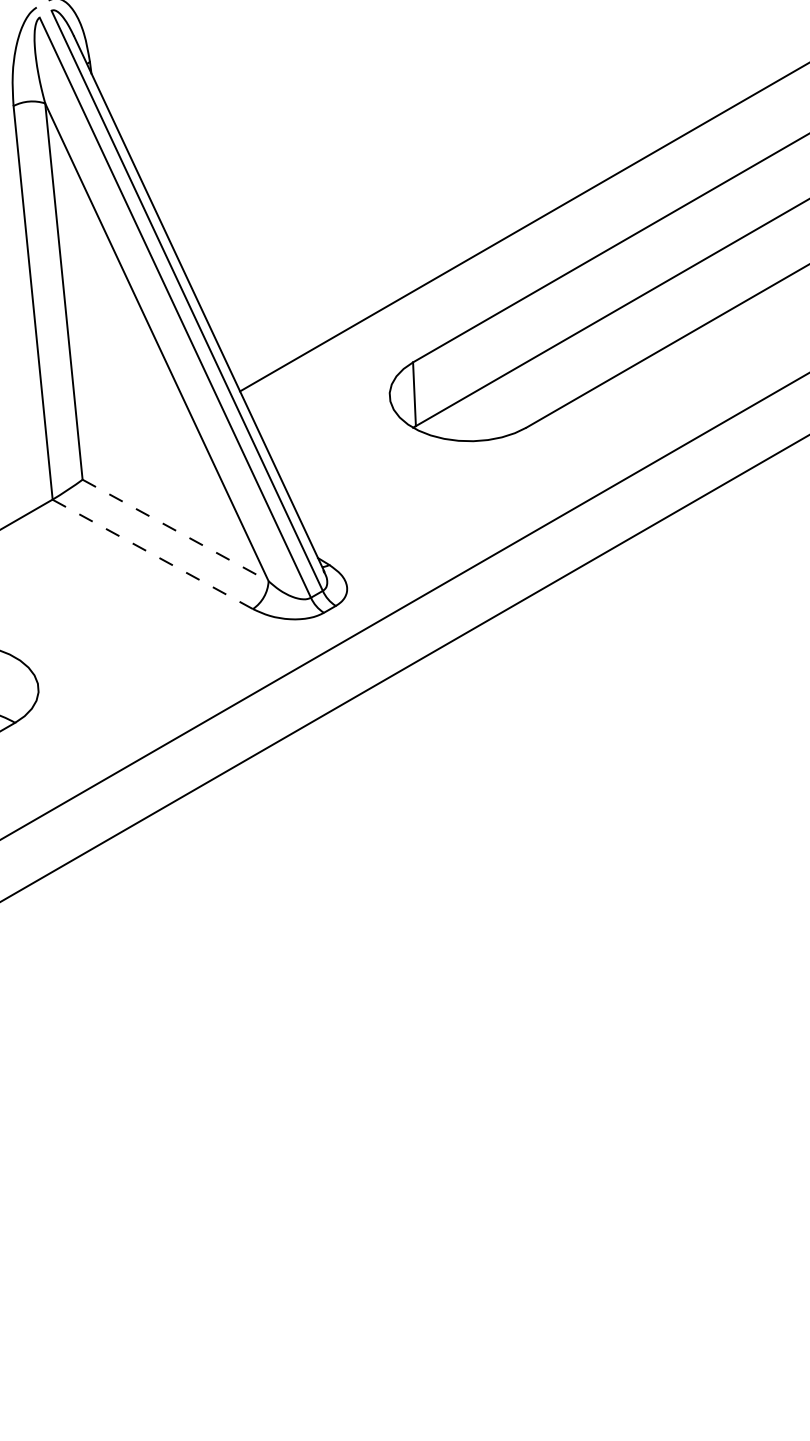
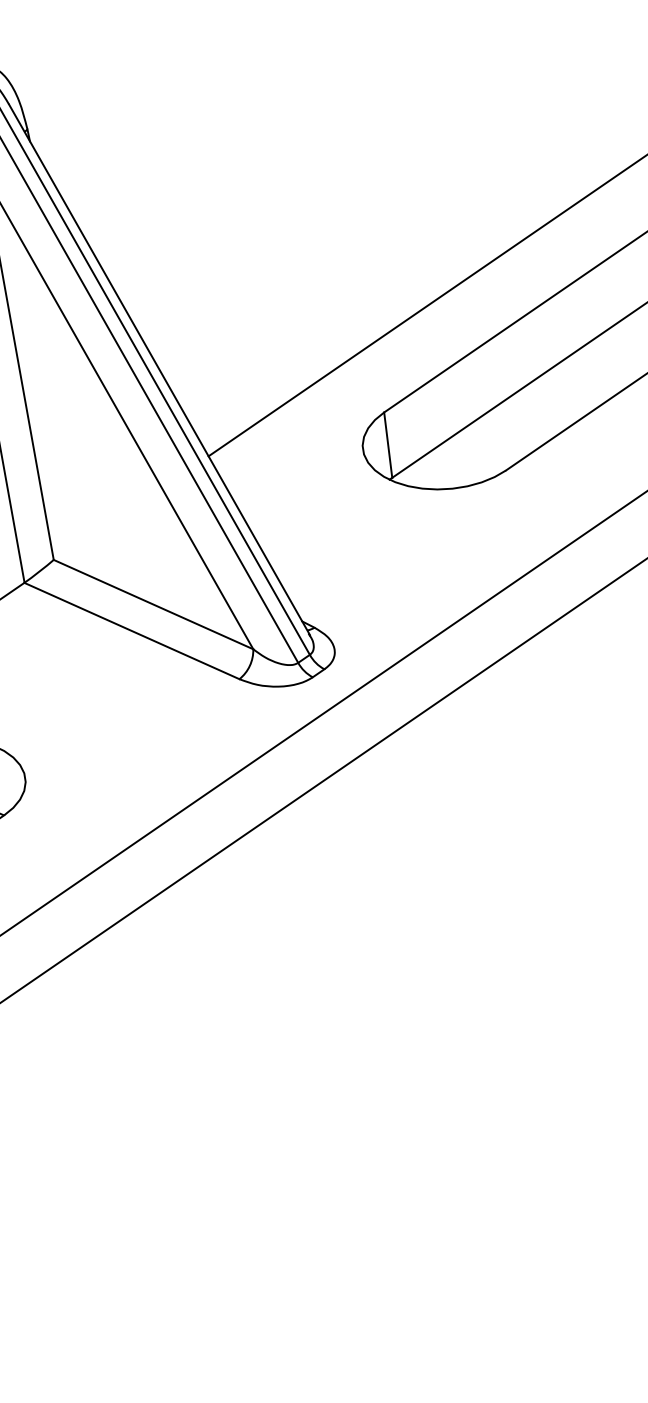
line: (175, 530) -> (153, 604), dashed -> solid
line: (152, 554) -> (131, 631), dashed -> solid

